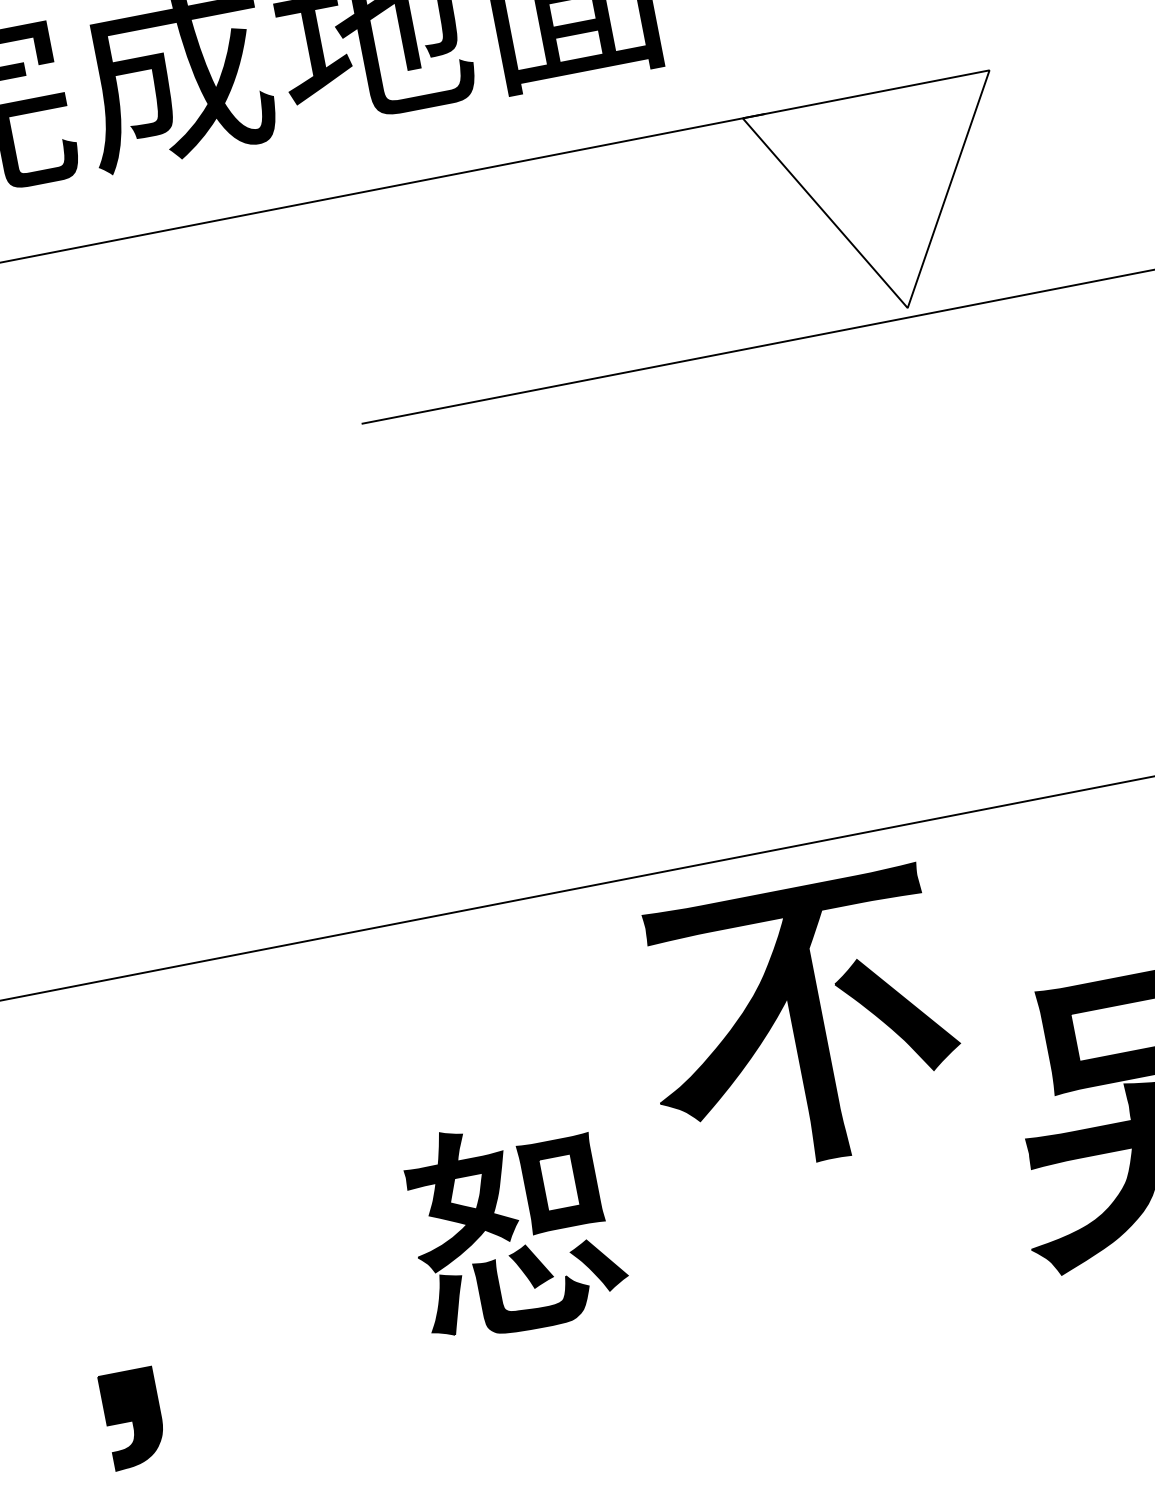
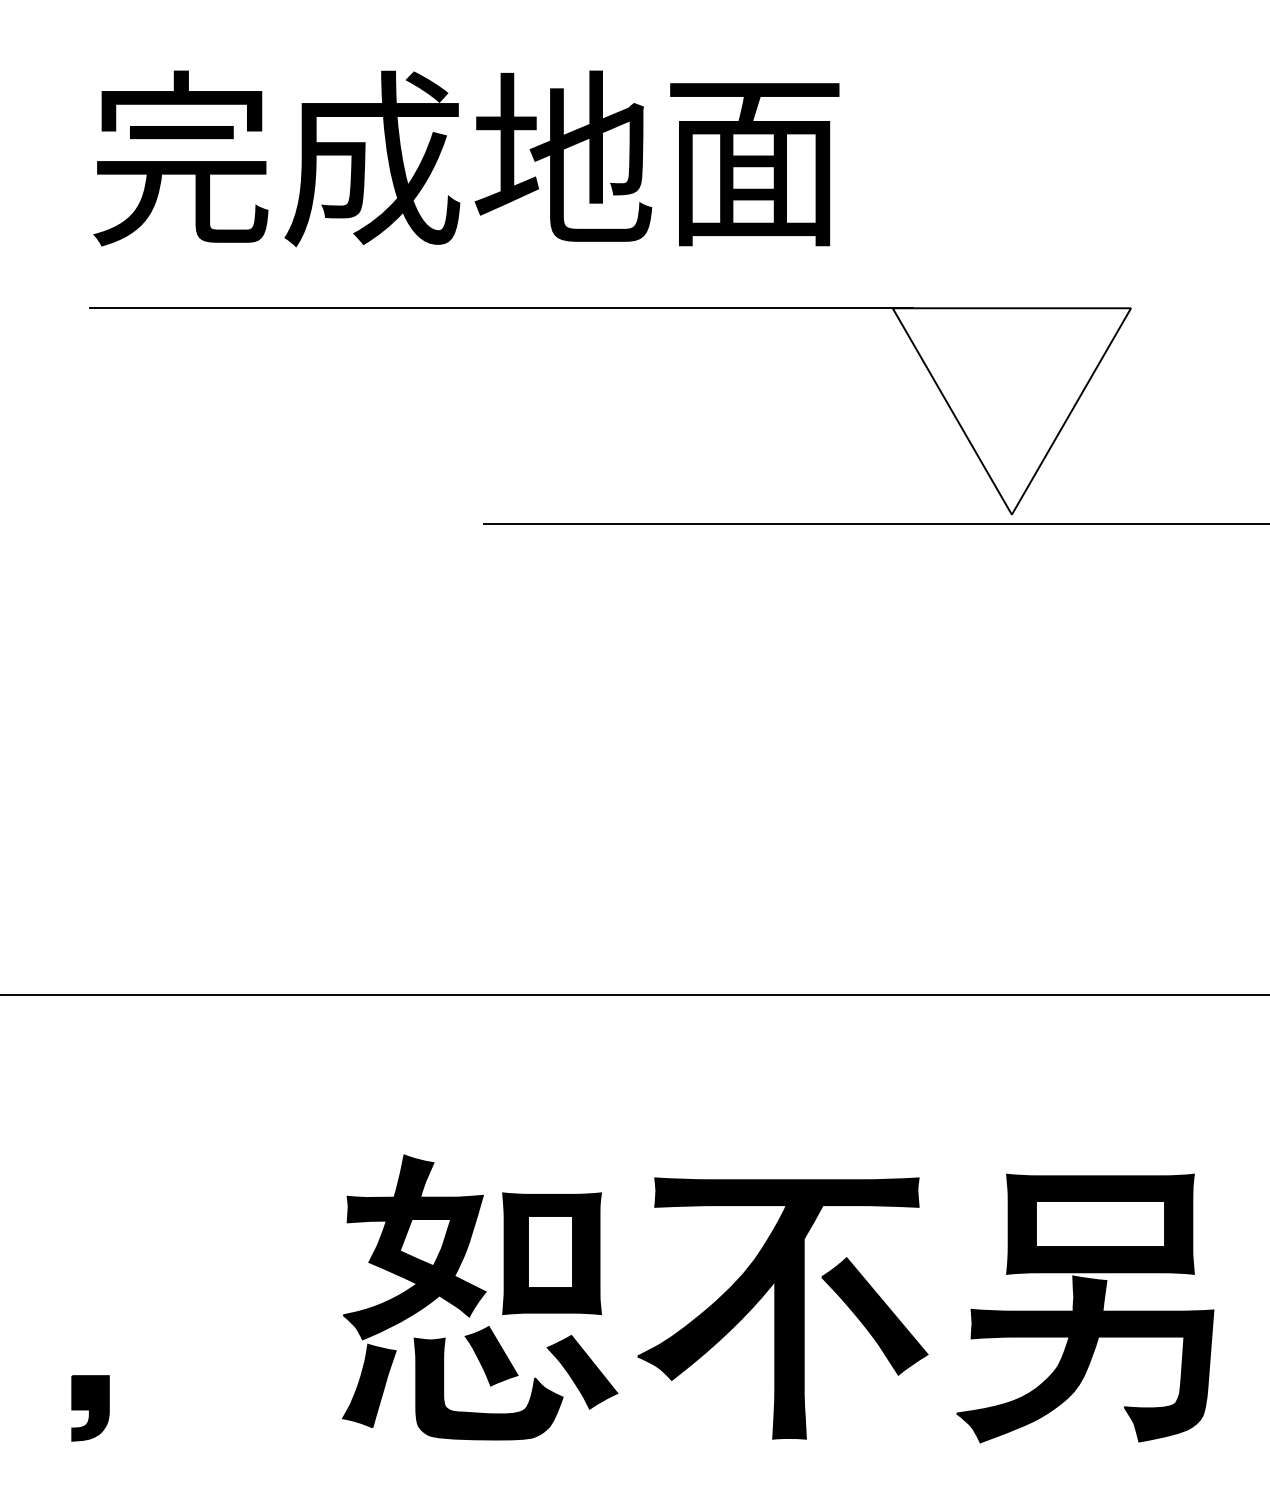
part: (800, 1024) -> (782, 1308), moved
part: (515, 1225) -> (480, 1297), size x1.43
part: (133, 1418) -> (90, 1408), size x0.71

